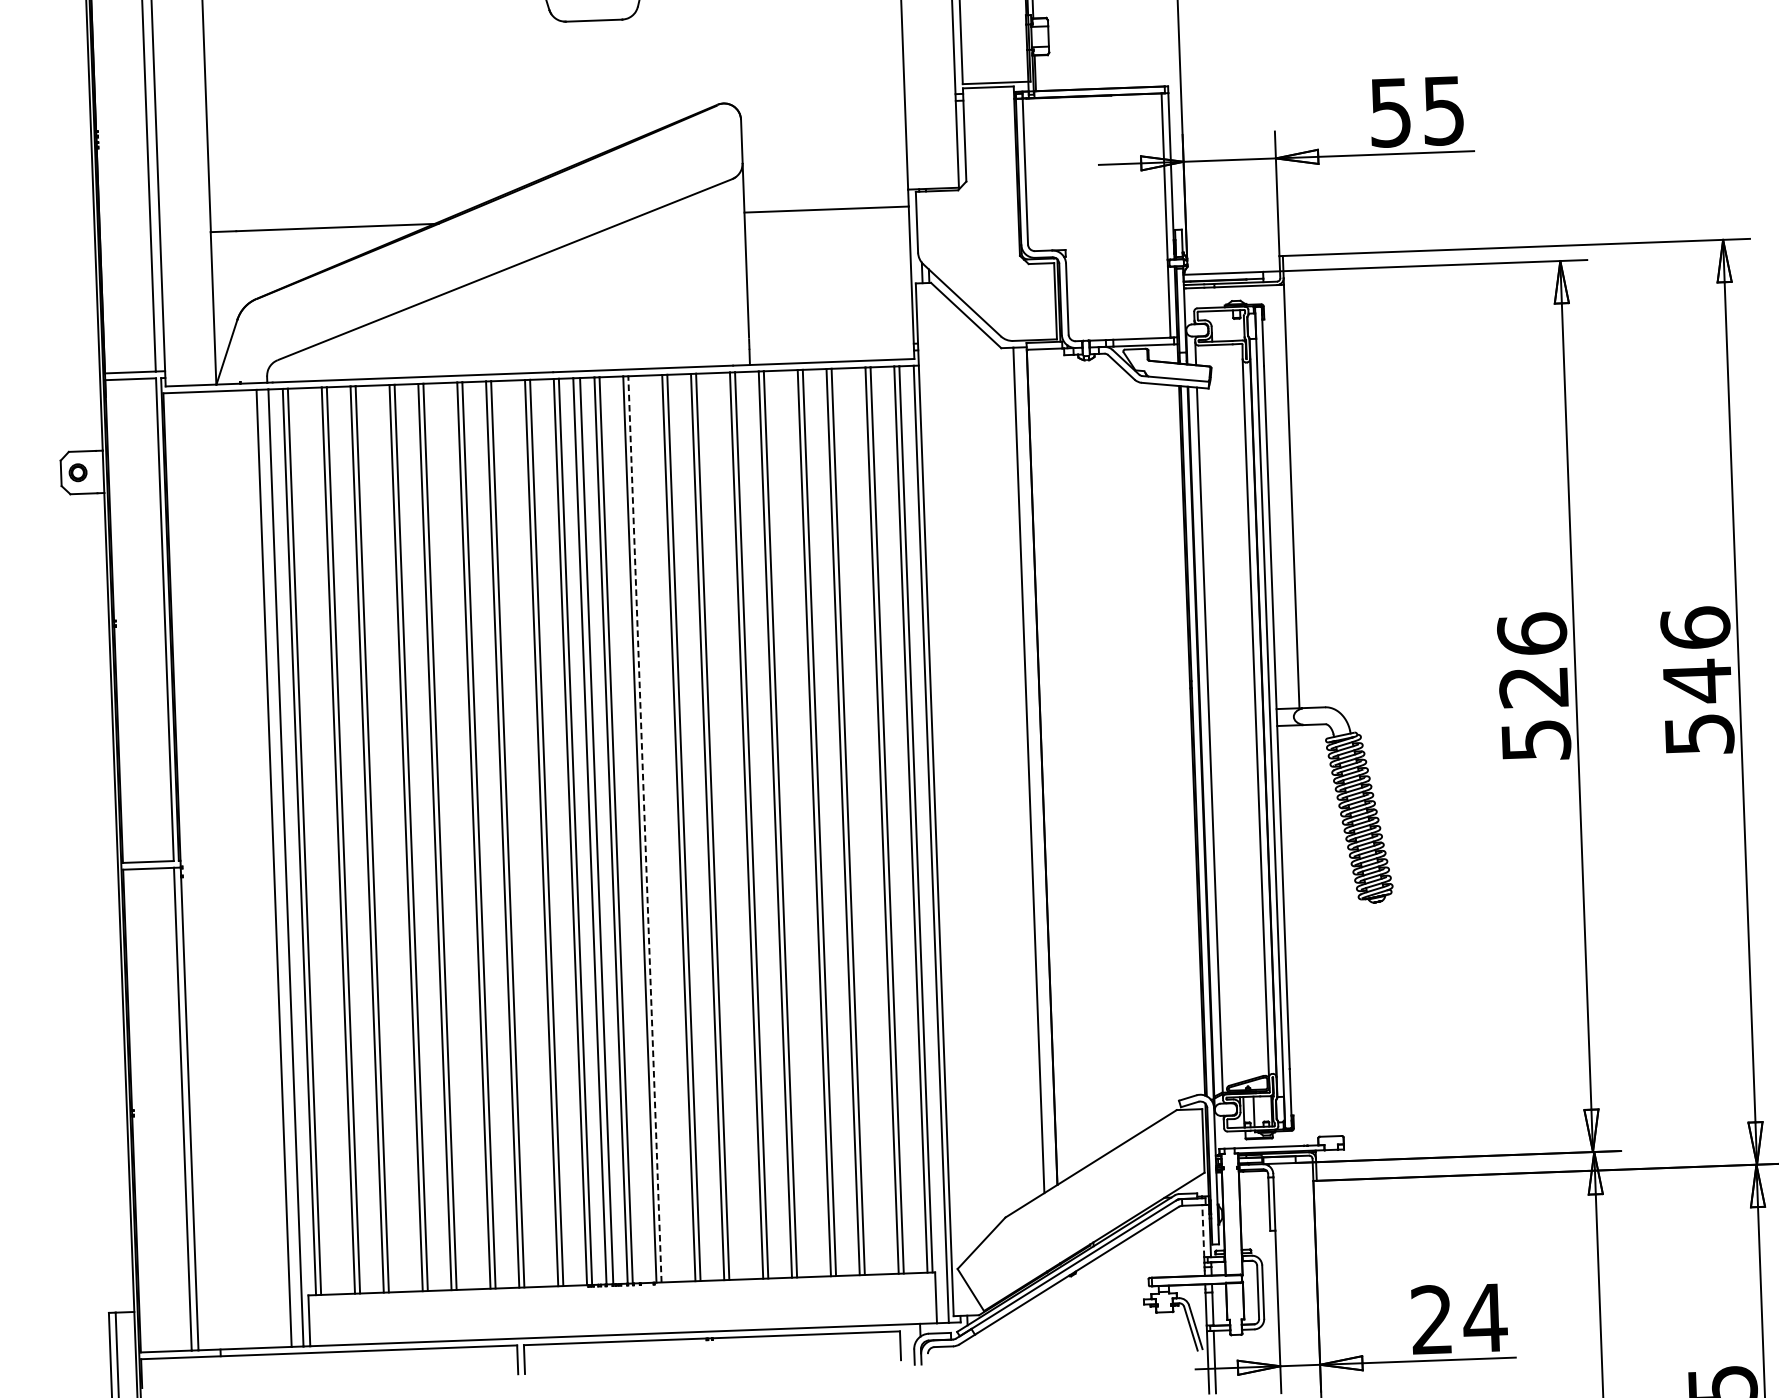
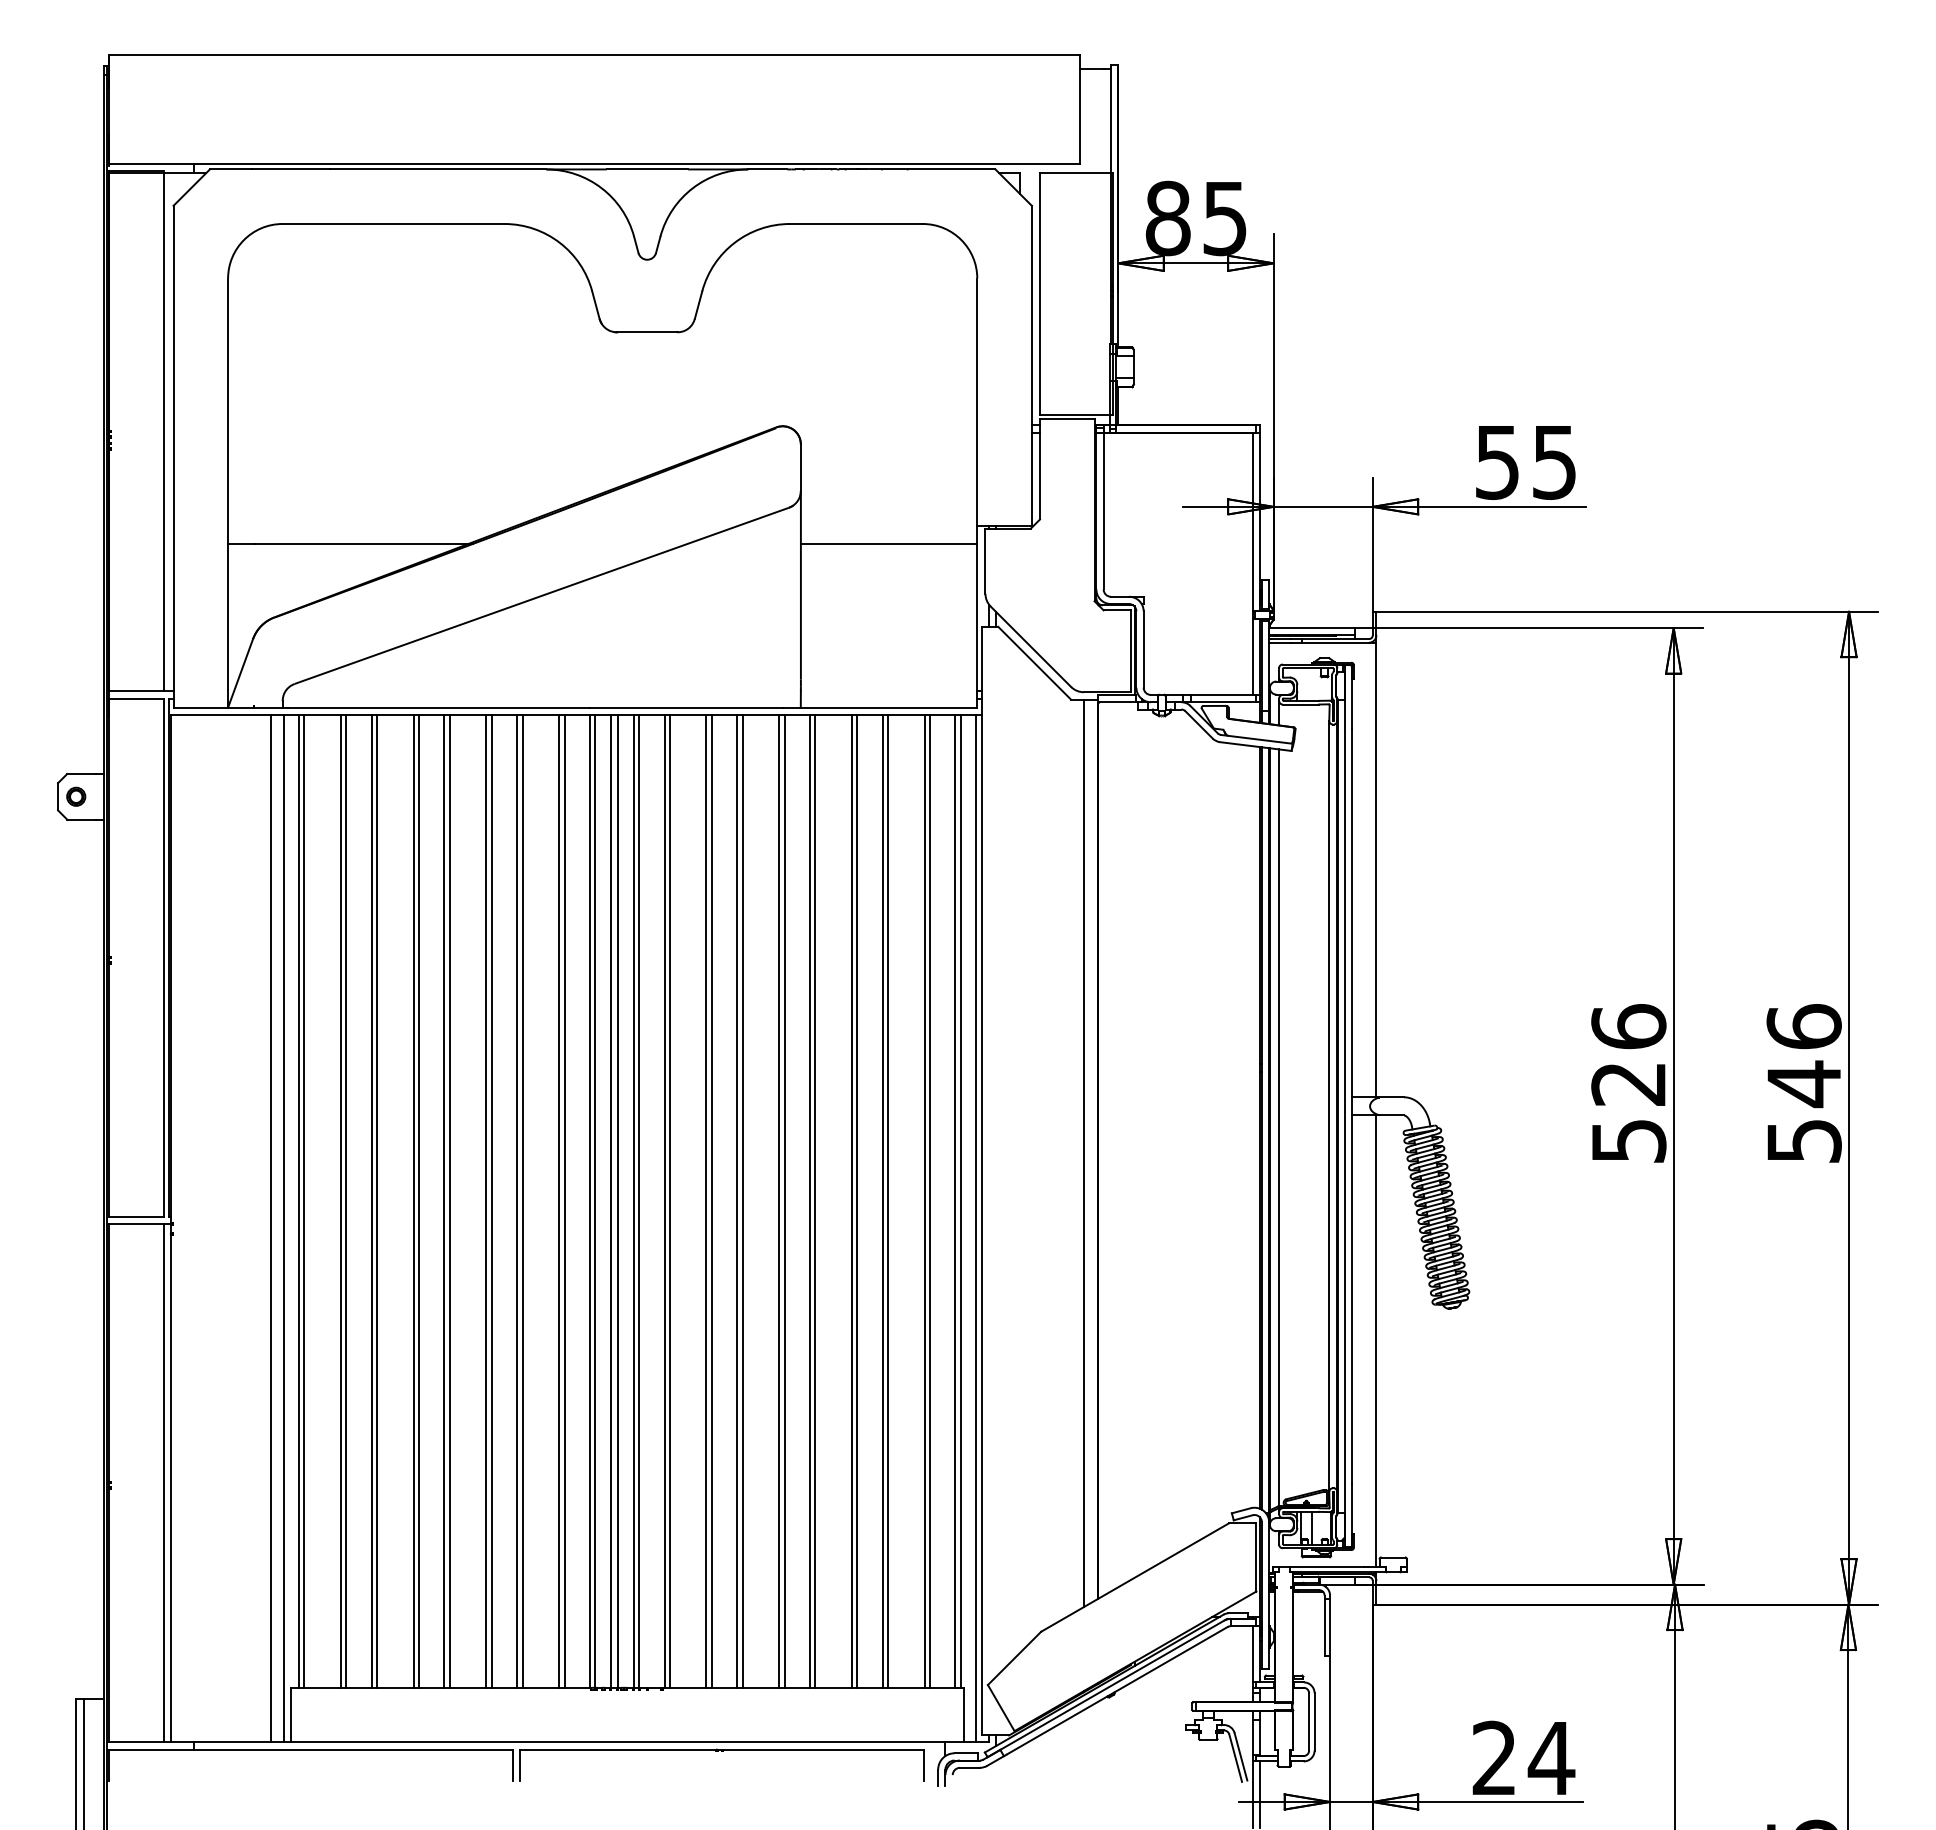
line: (644, 828) -> (669, 1200), dashed -> solid
line: (1307, 934) -> (1376, 1340), added
line: (1203, 1231) -> (1252, 1654), dashed -> solid

